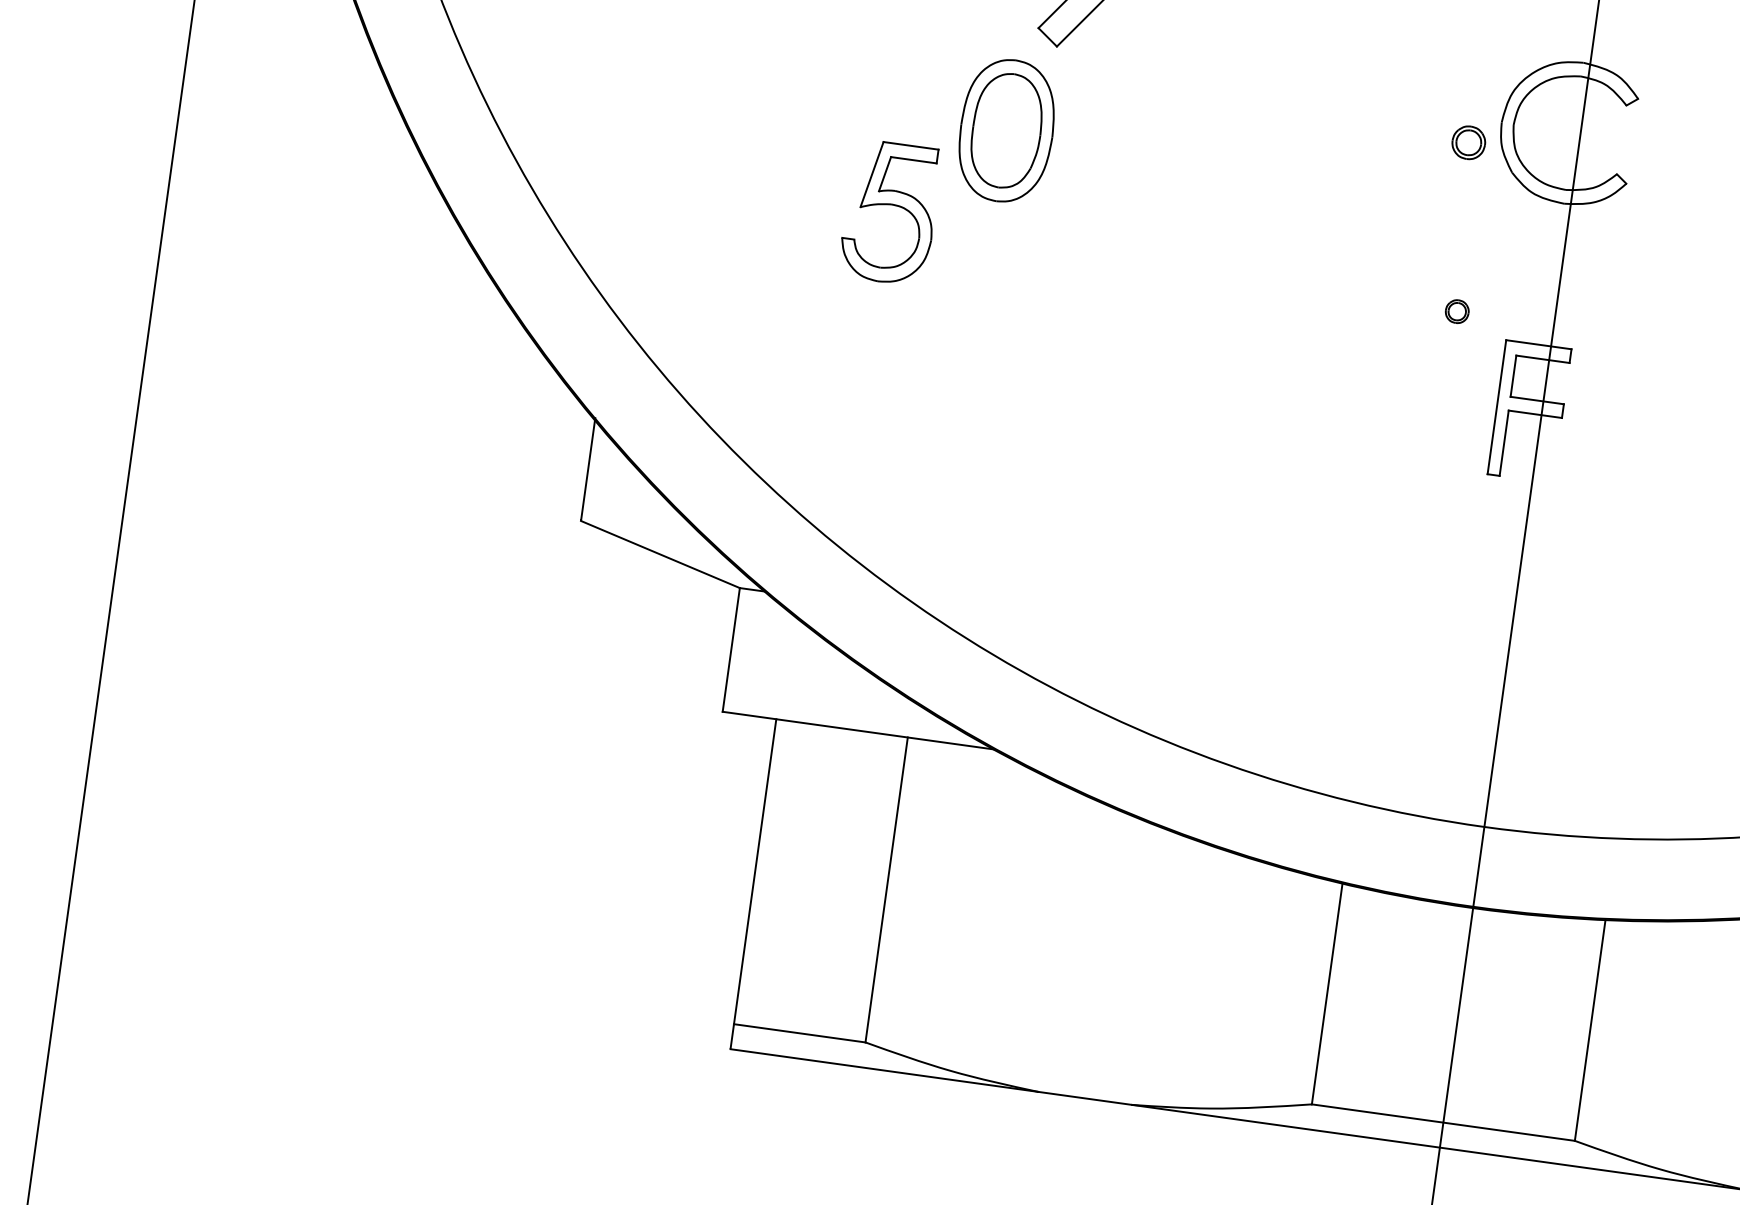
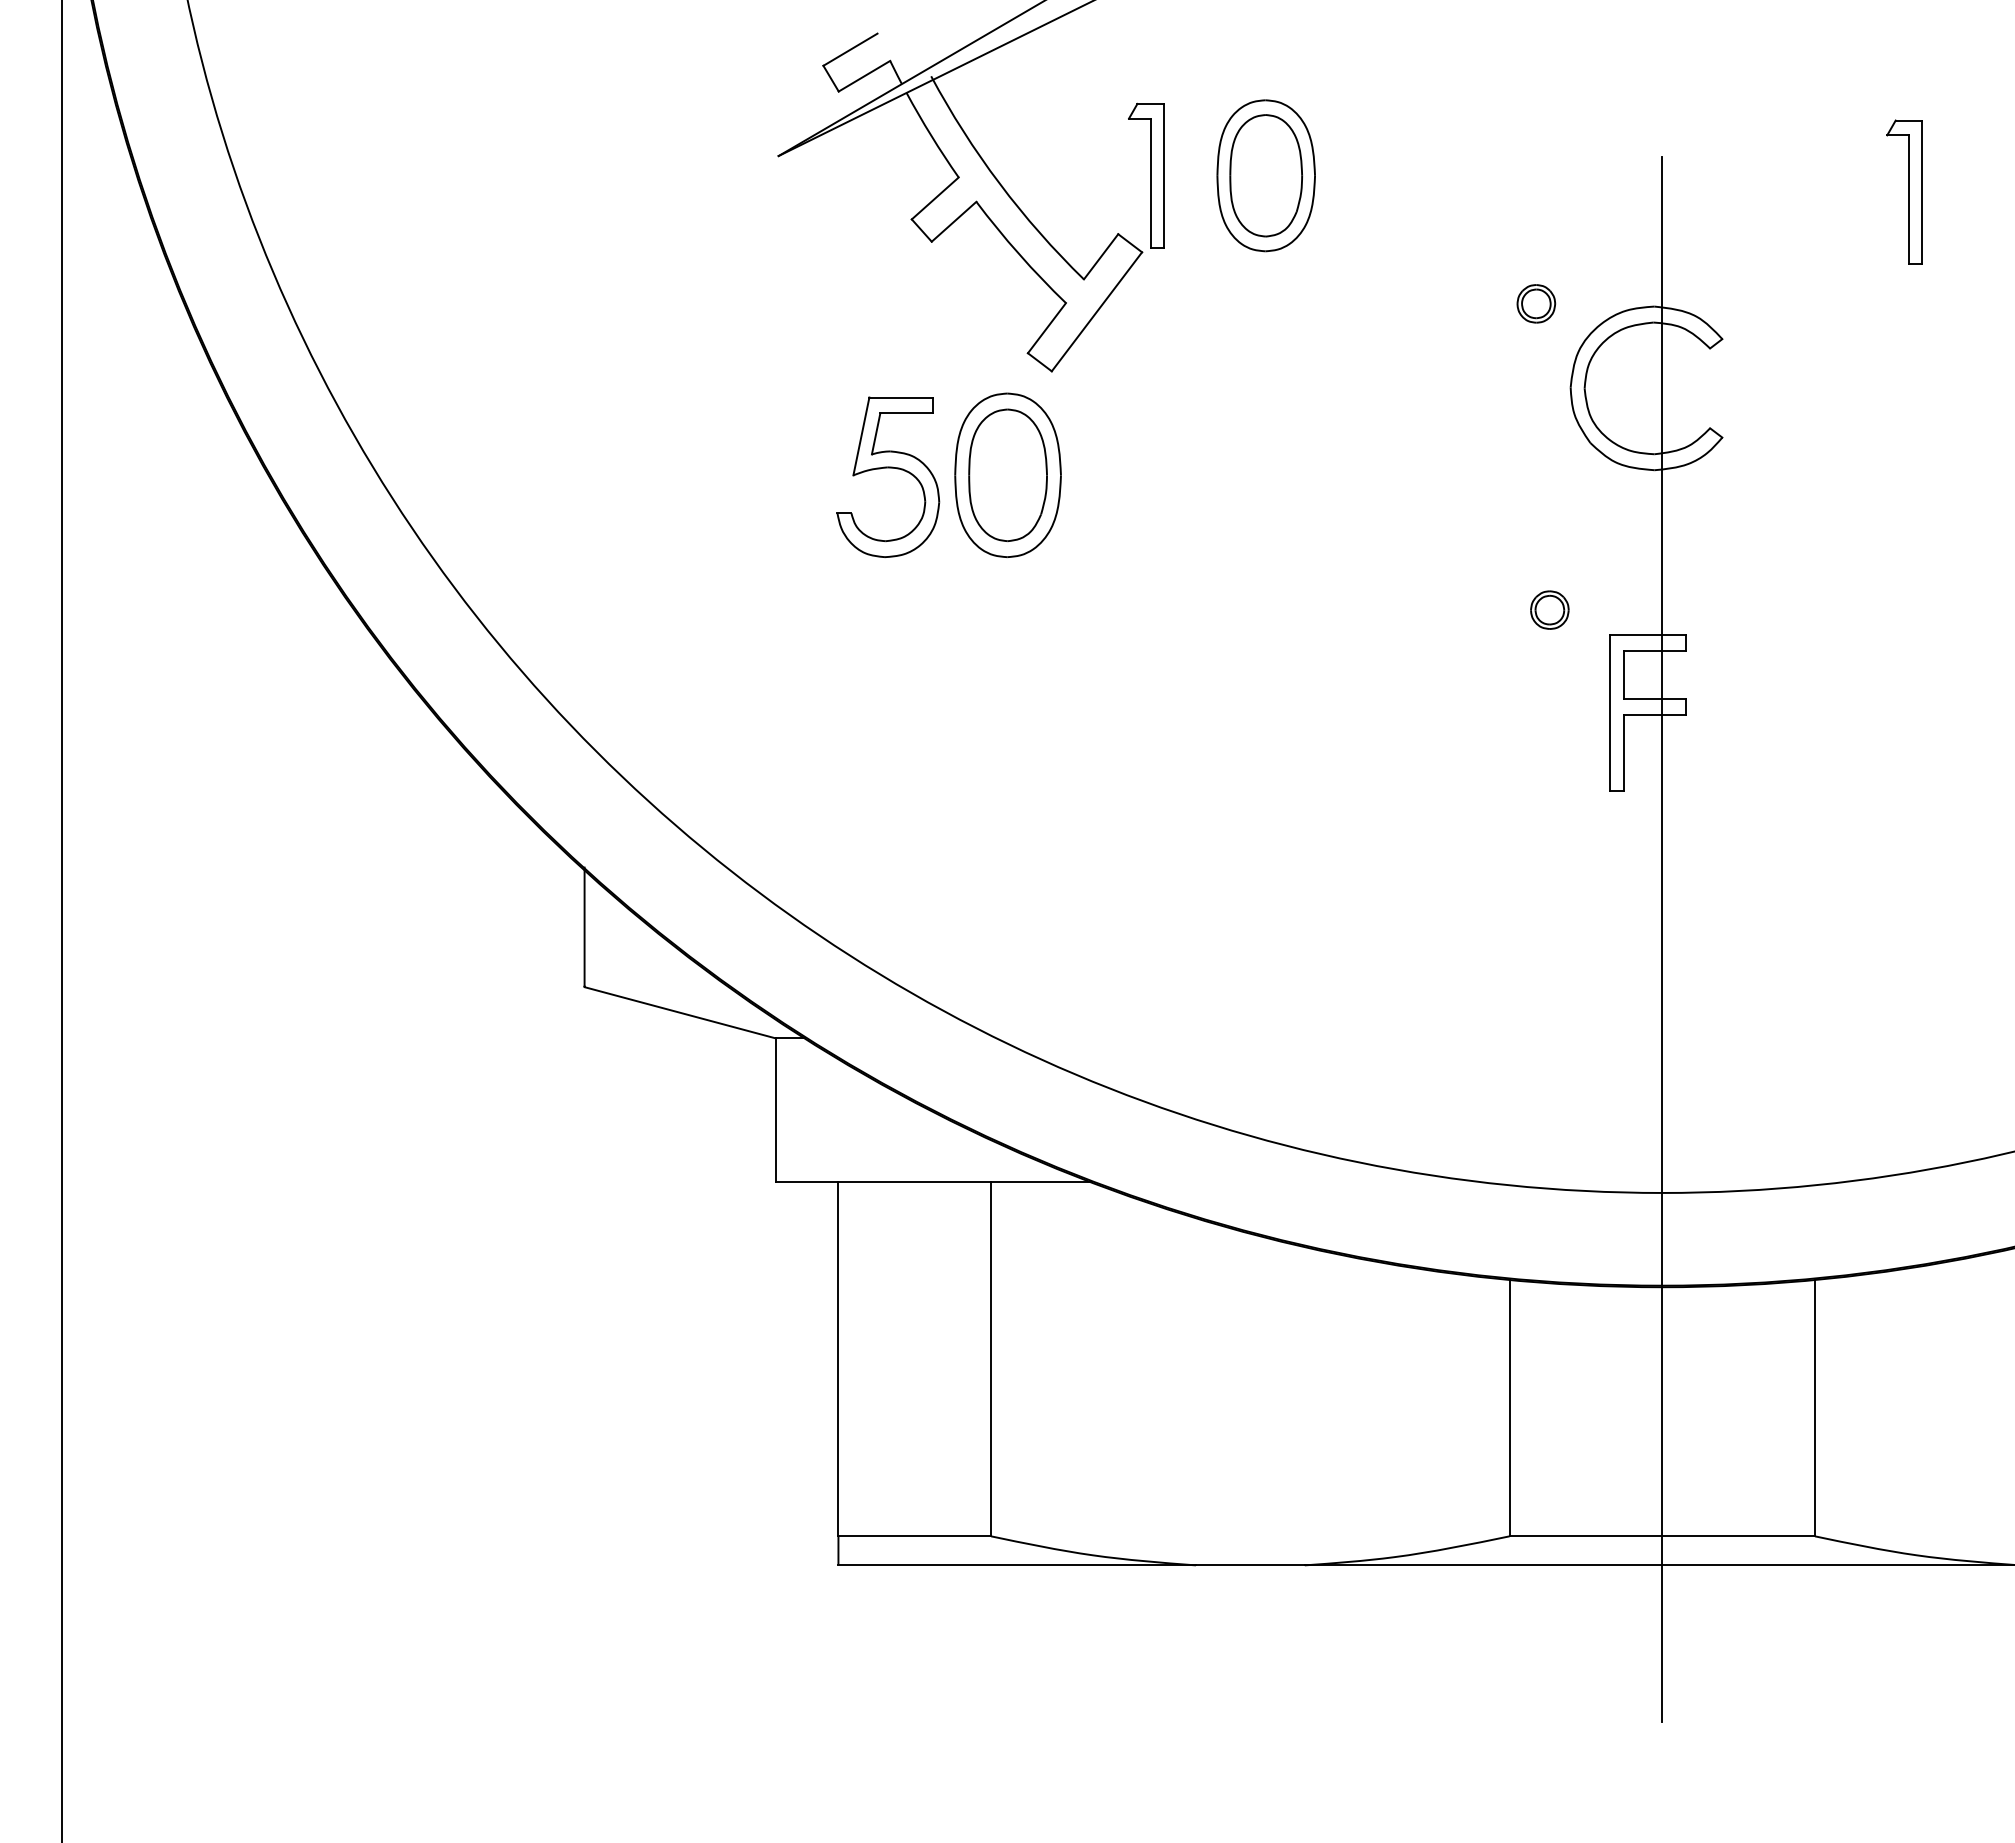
part: (1468, 142) -> (1536, 303), moved
part: (891, 205) -> (888, 468), moved
part: (1456, 311) -> (1549, 609), size x1.43

